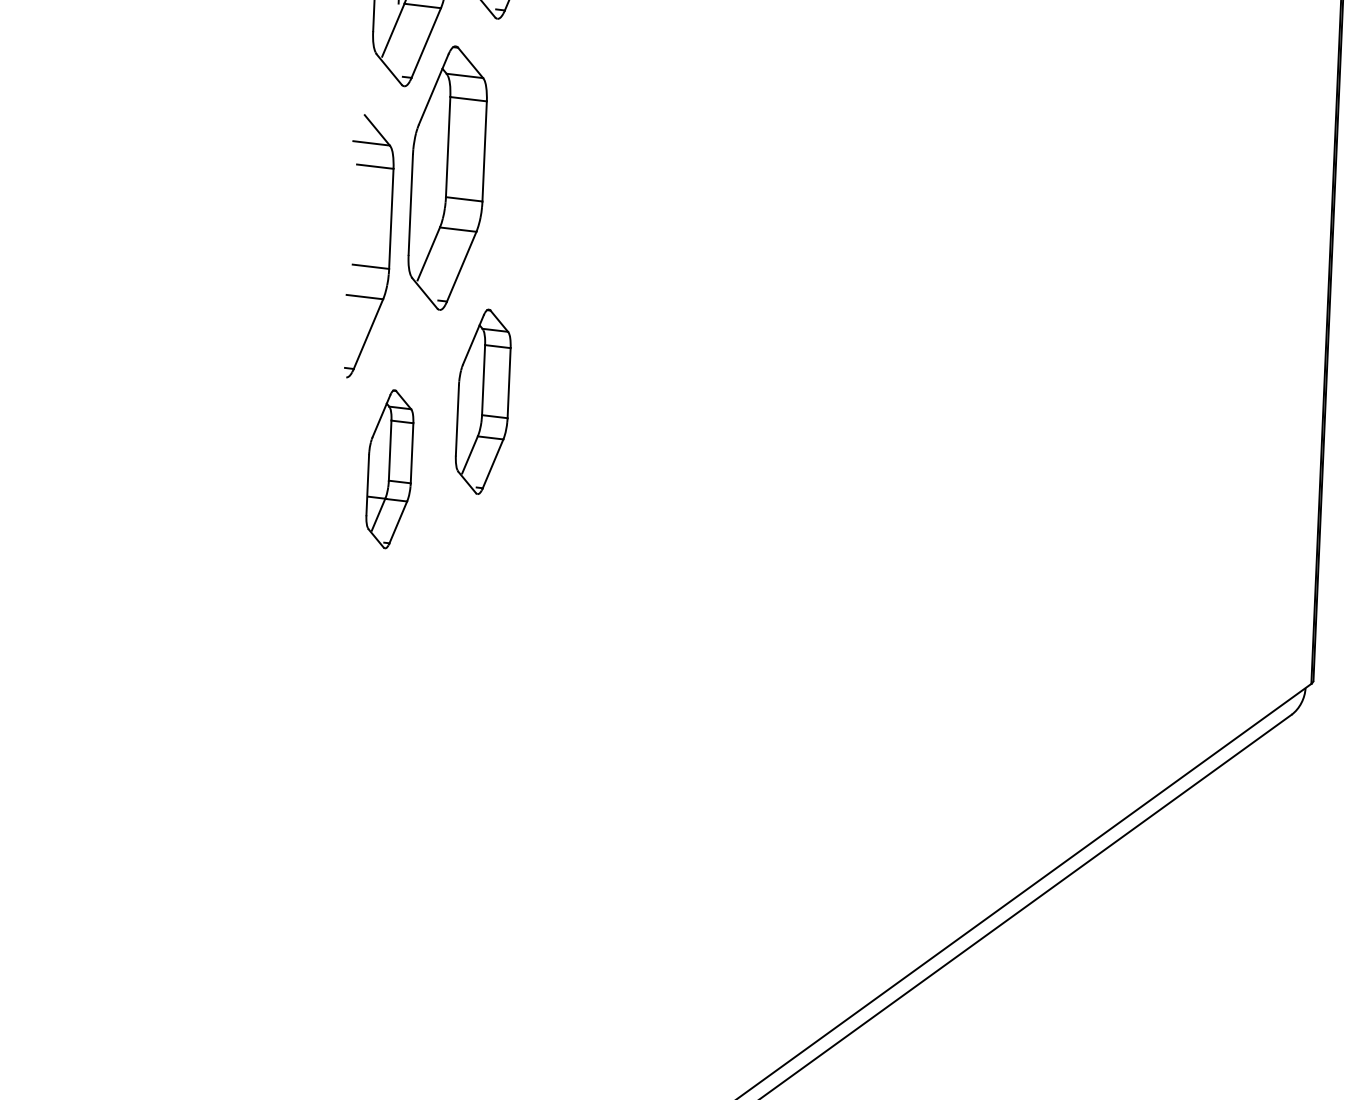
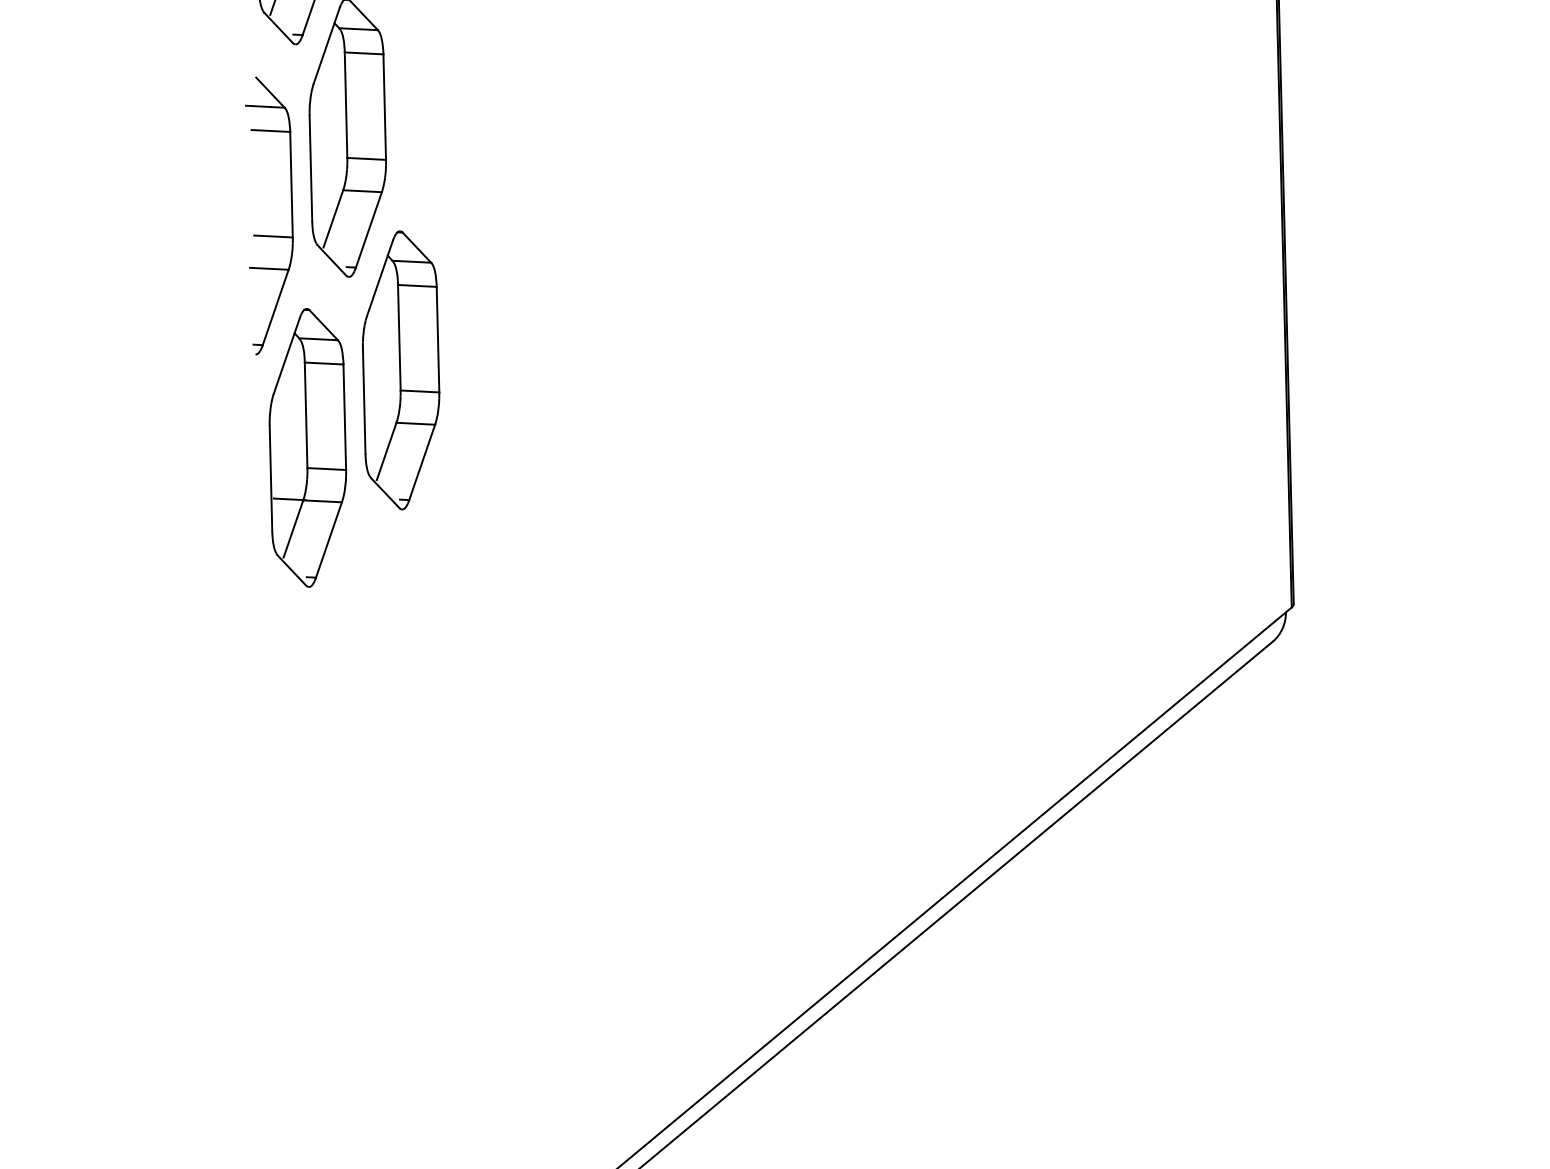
part: (483, 401) -> (401, 370), size x1.43
part: (389, 468) -> (307, 447), size x1.67

